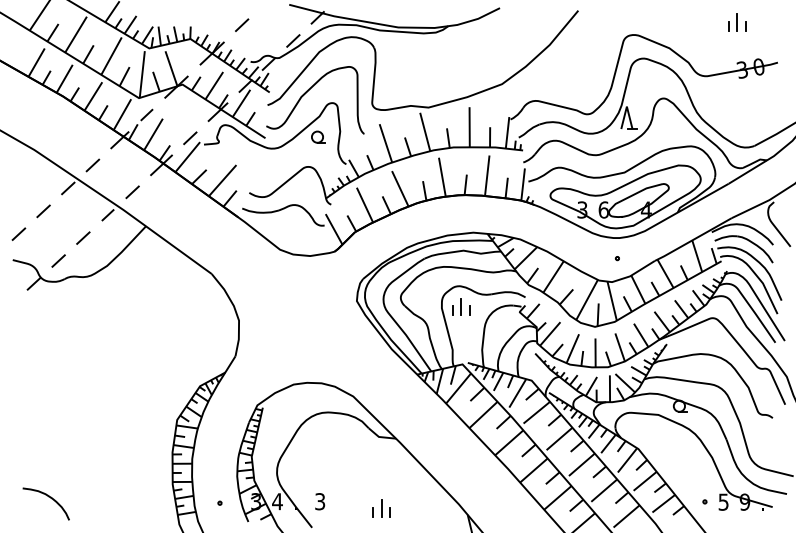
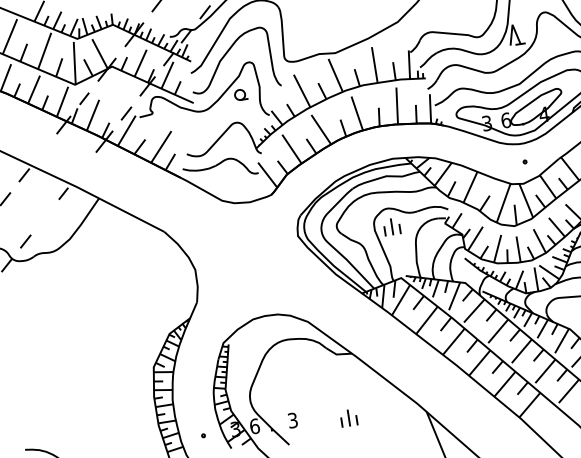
line: (92, 165) -> (42, 151), removed
line: (132, 192) -> (82, 170), removed
line: (83, 237) -> (44, 217), removed
text: (277, 501) -> (254, 426), 4 -> 6

